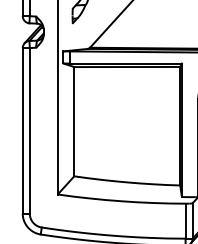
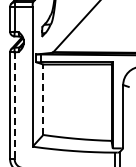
line: (74, 121) -> (43, 99), solid -> dashed
line: (29, 132) -> (14, 106), solid -> dashed

